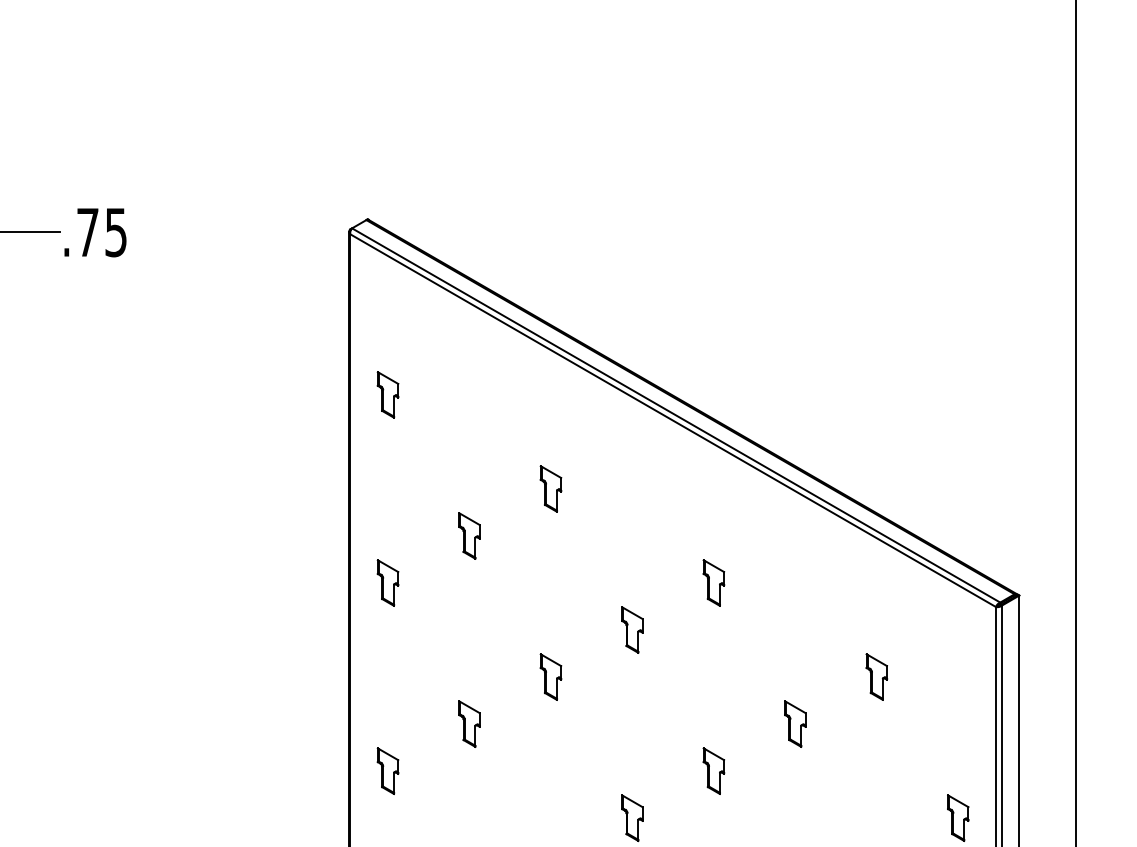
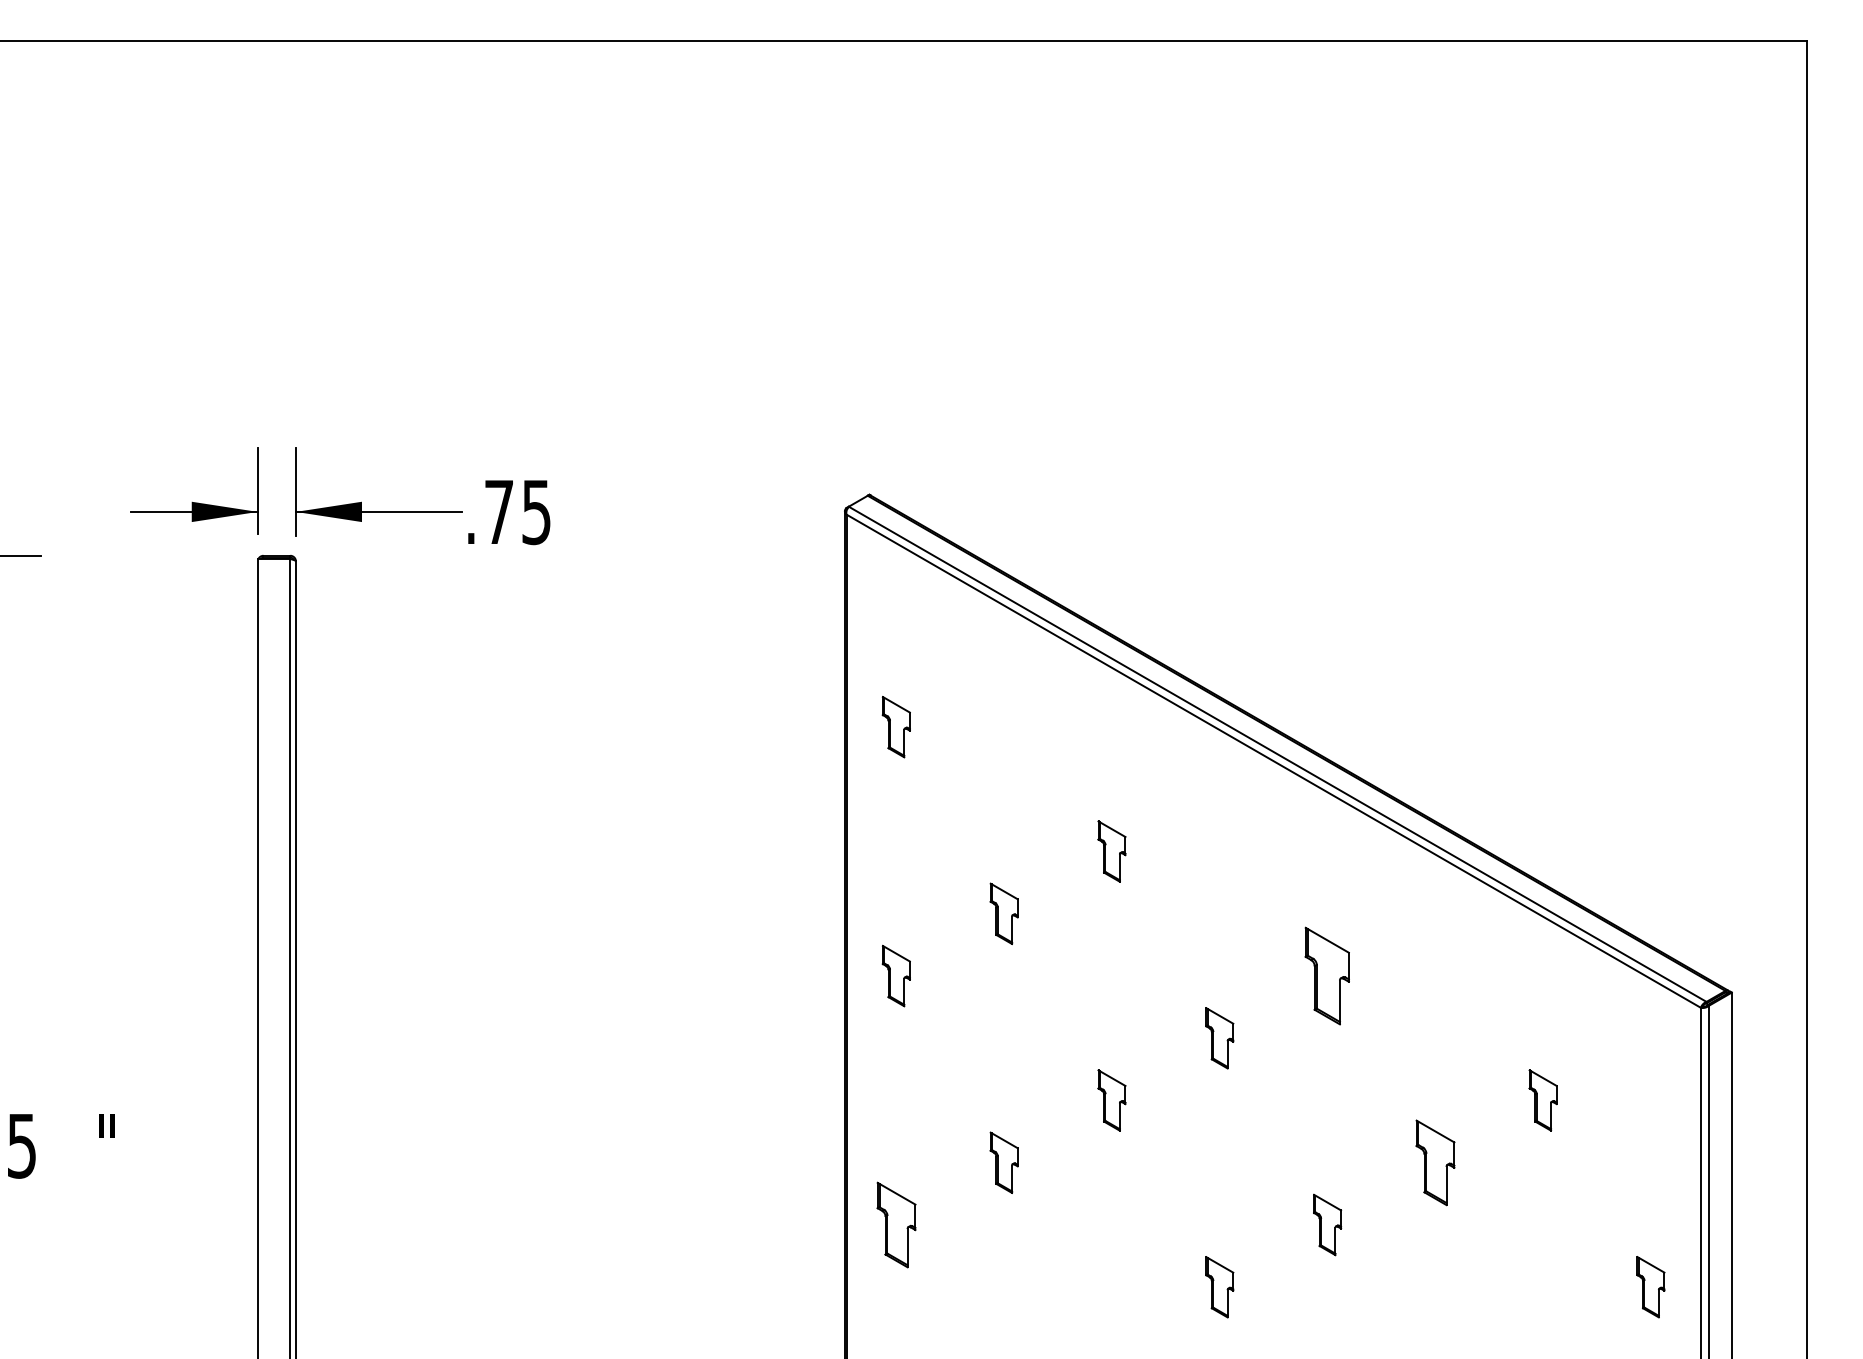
part: (713, 582) -> (1327, 975), size x1.6
part: (794, 723) -> (1434, 1162), size x1.4
part: (387, 770) -> (895, 1224), size x1.4

